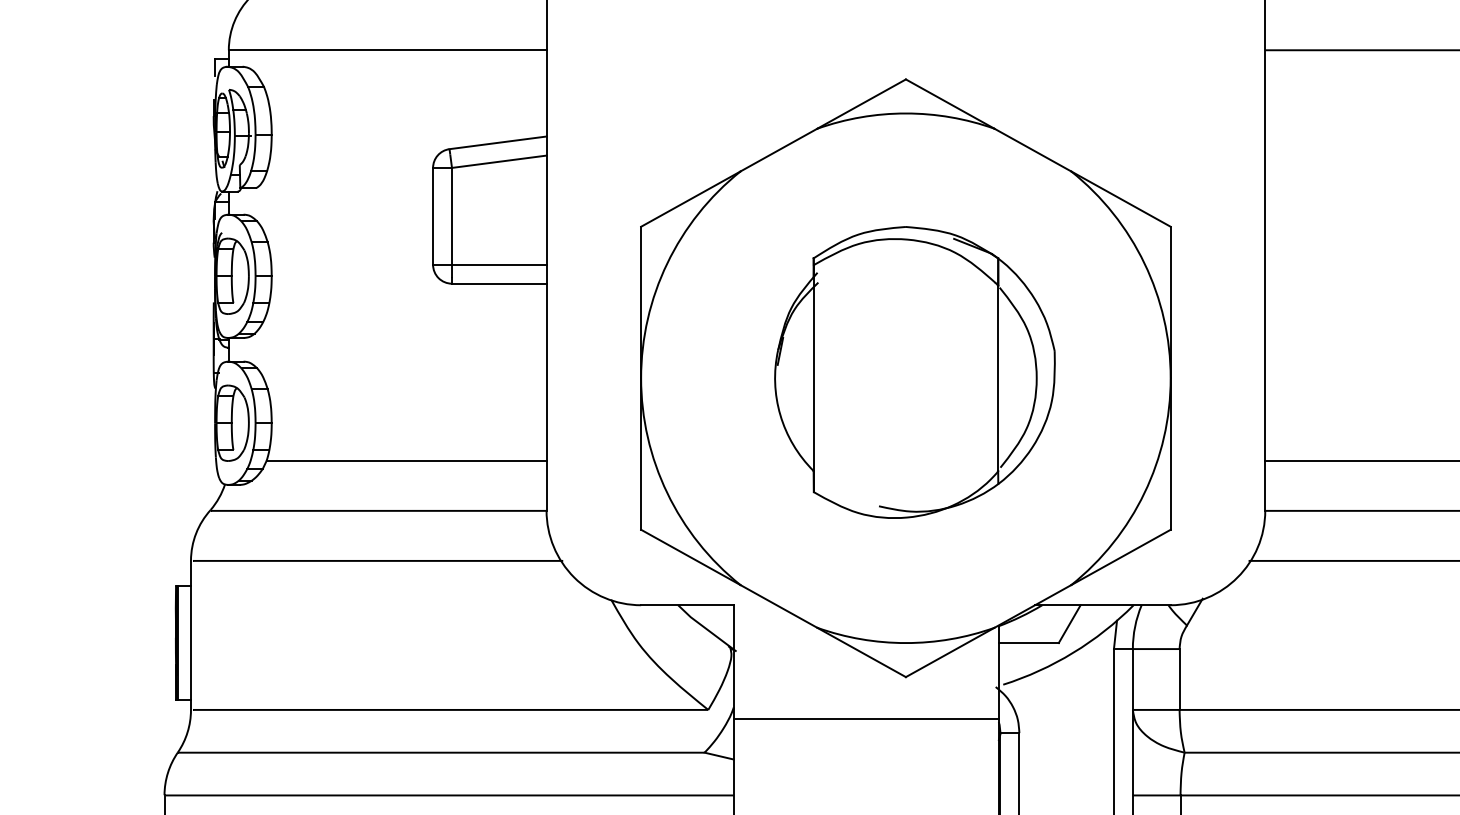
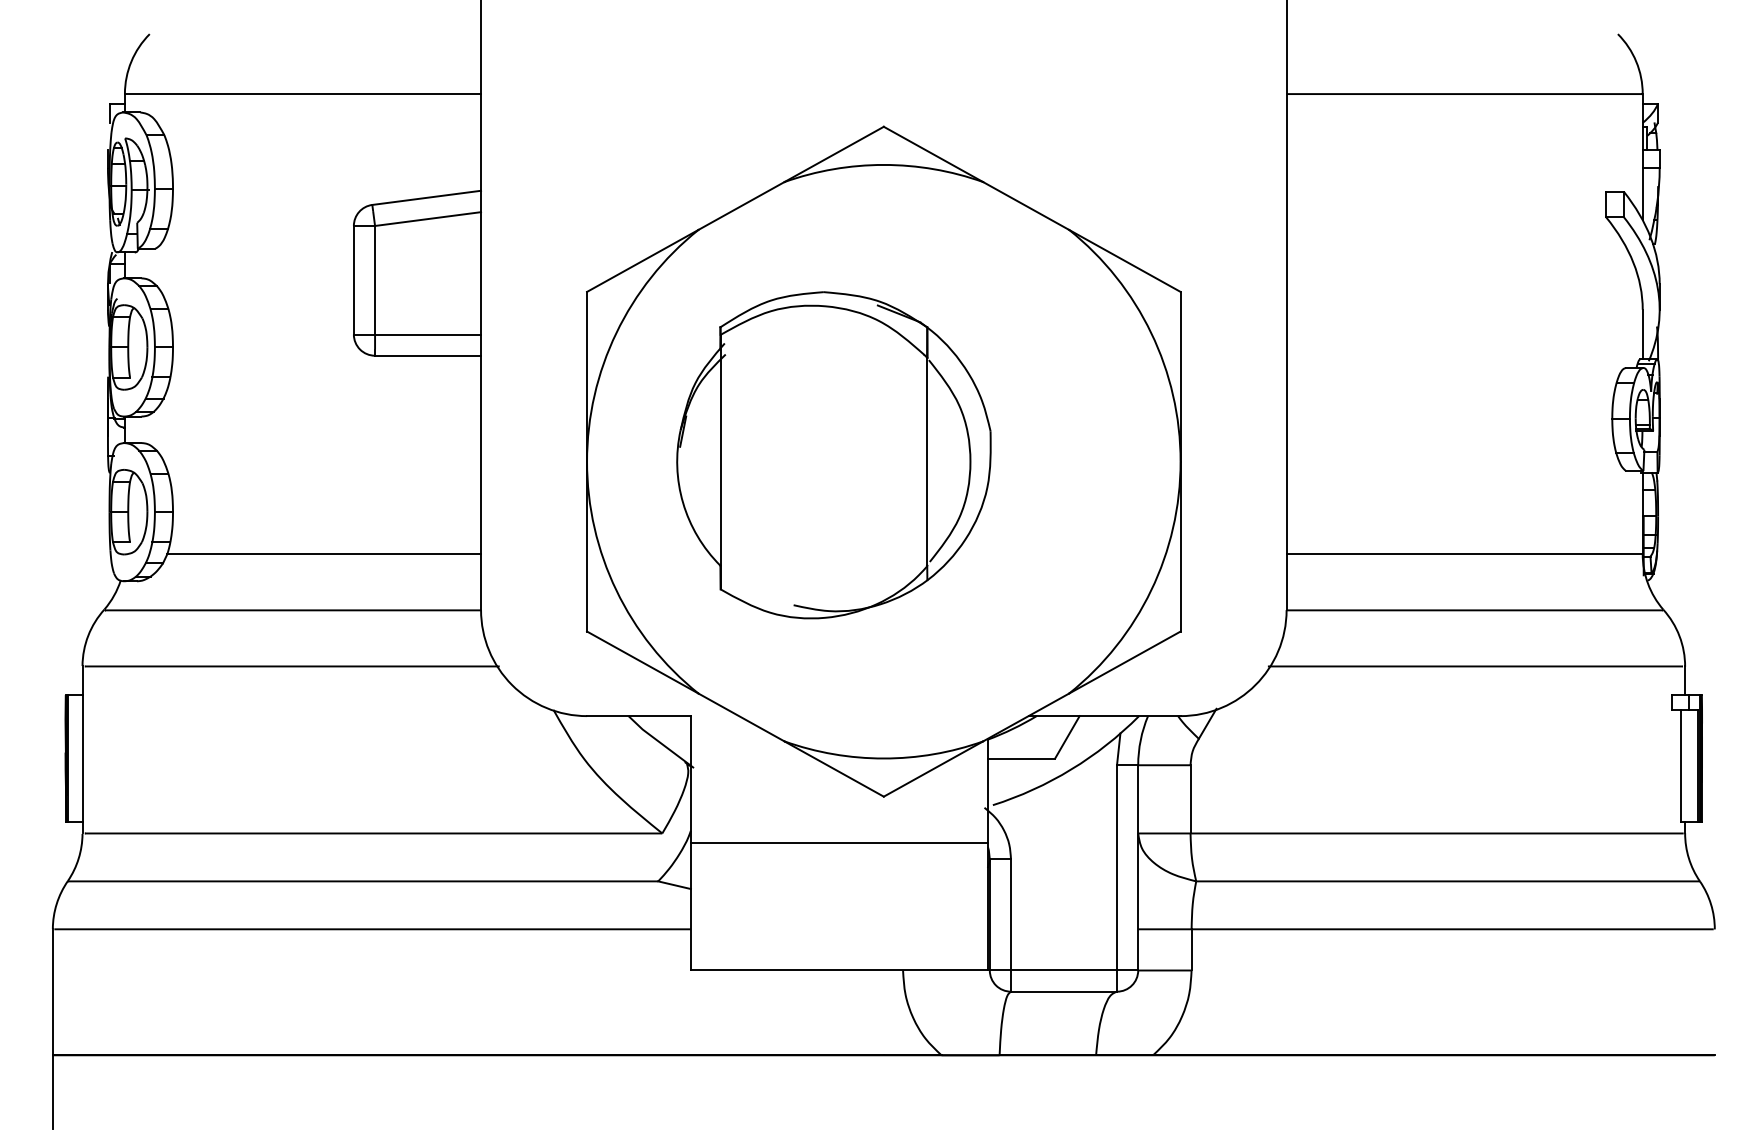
part: (914, 372) -> (833, 455), moved

